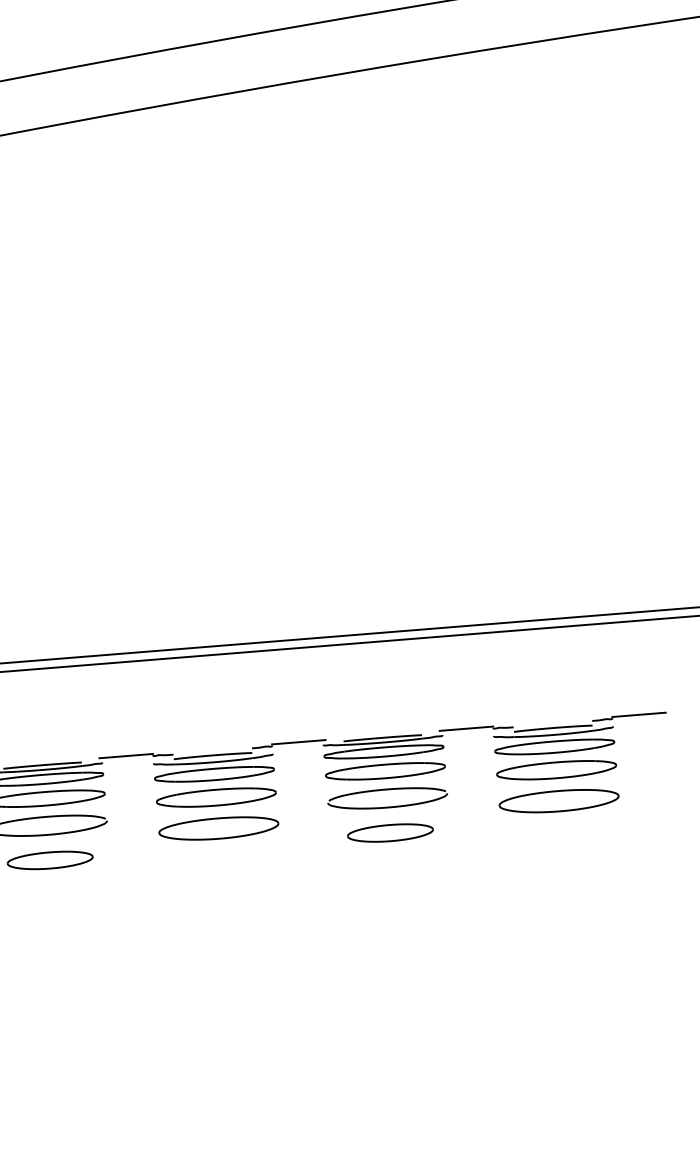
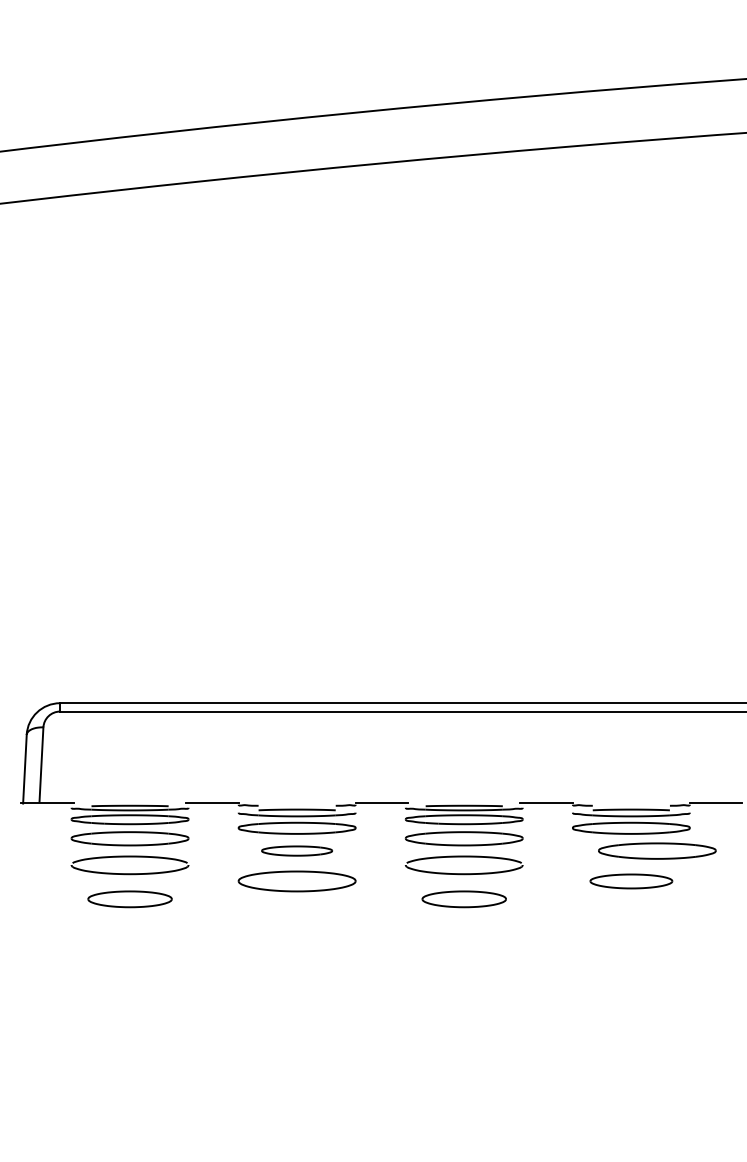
part: (556, 769) -> (657, 850), moved
part: (215, 797) -> (296, 850), size x0.6
part: (559, 801) -> (631, 881), size x0.7

